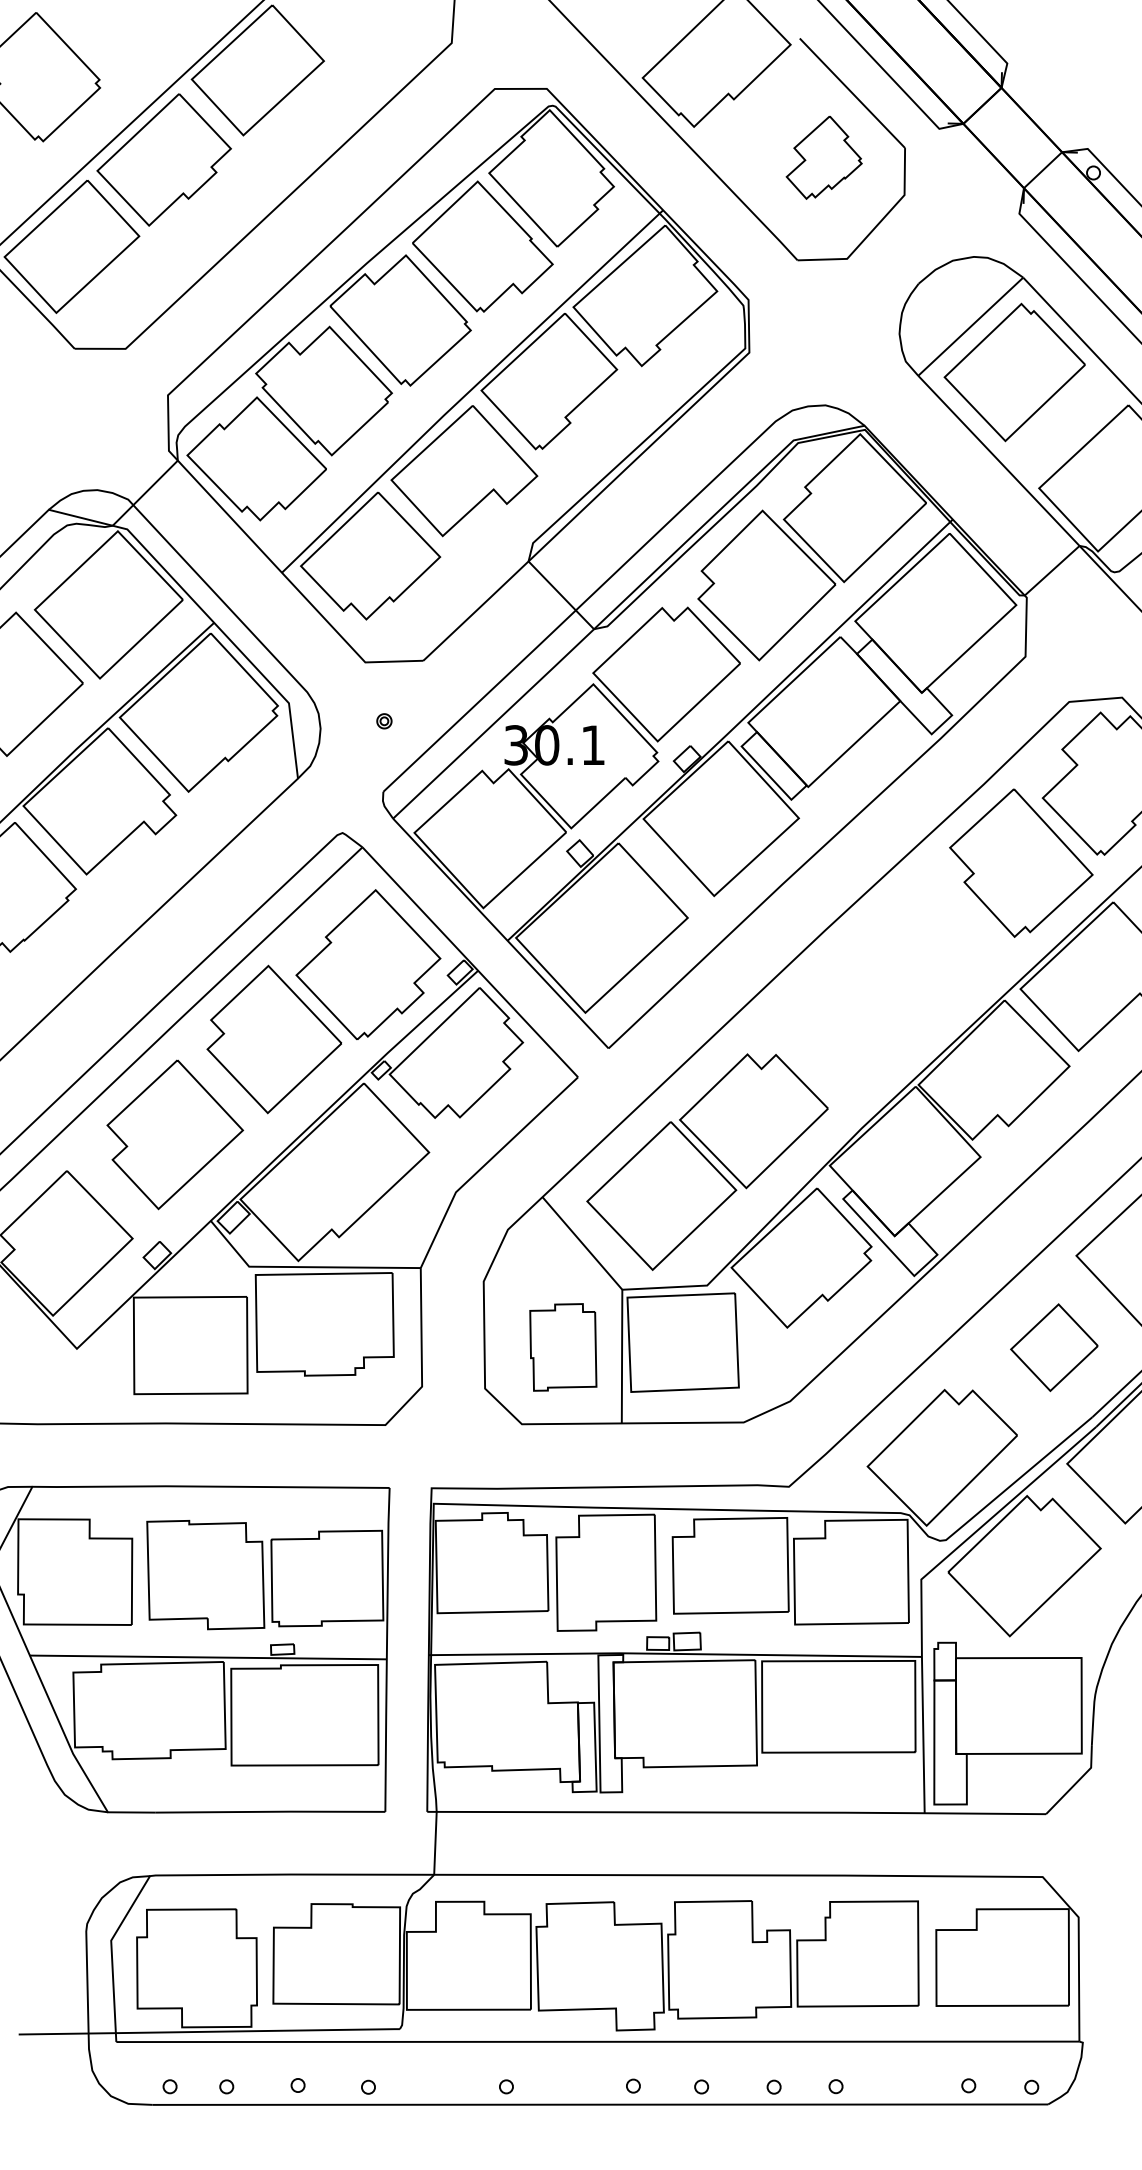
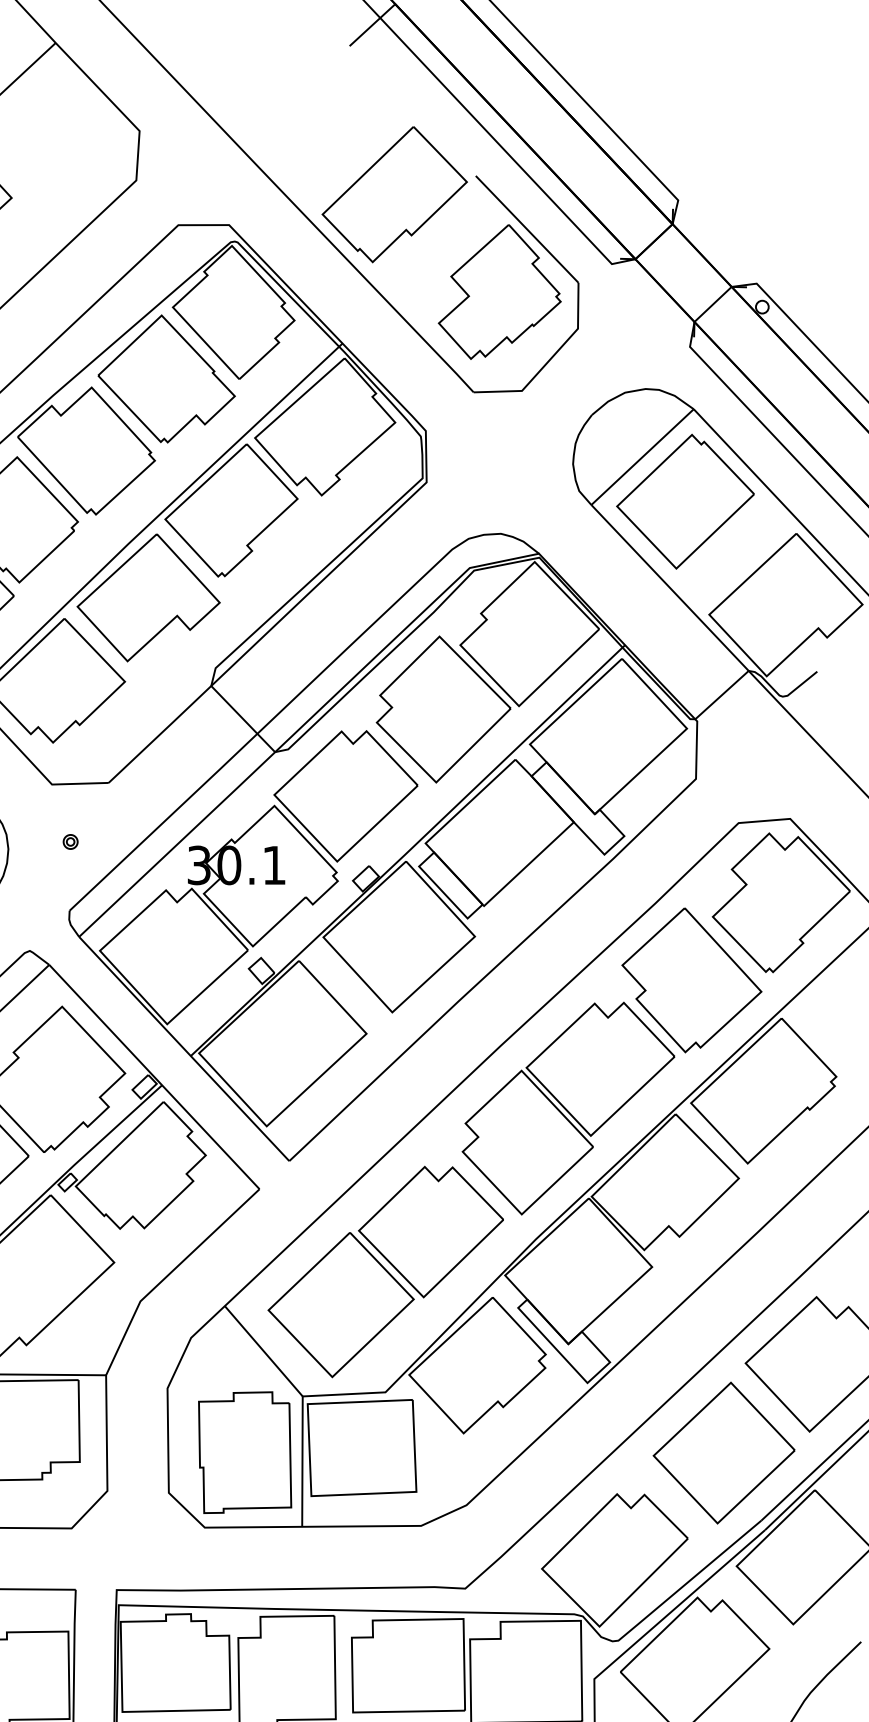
part: (823, 157) -> (498, 292), size x1.67
part: (894, 994) -> (568, 1108), added
part: (563, 1347) -> (245, 1452), size x1.43
part: (1054, 1347) -> (724, 1452), size x1.67

